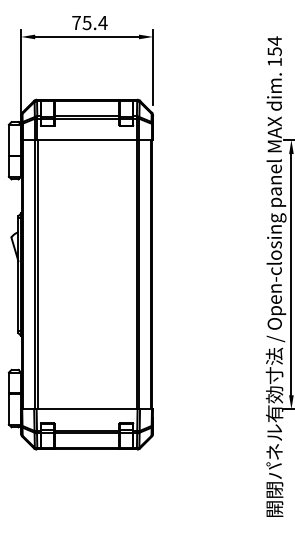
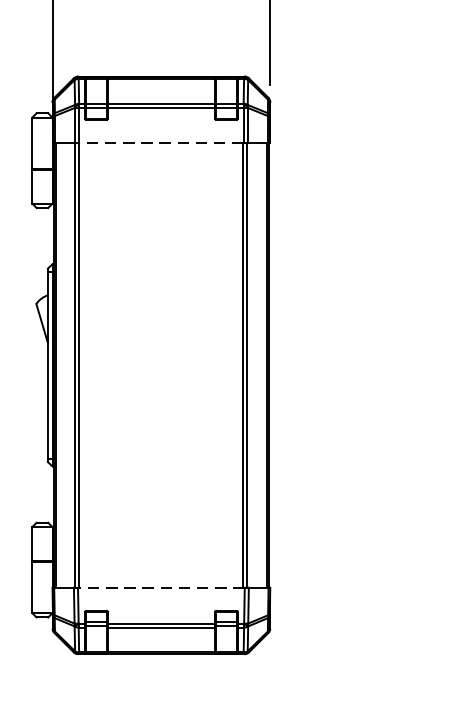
line: (87, 140) -> (162, 143), solid -> dashed
line: (86, 409) -> (160, 588), solid -> dashed

